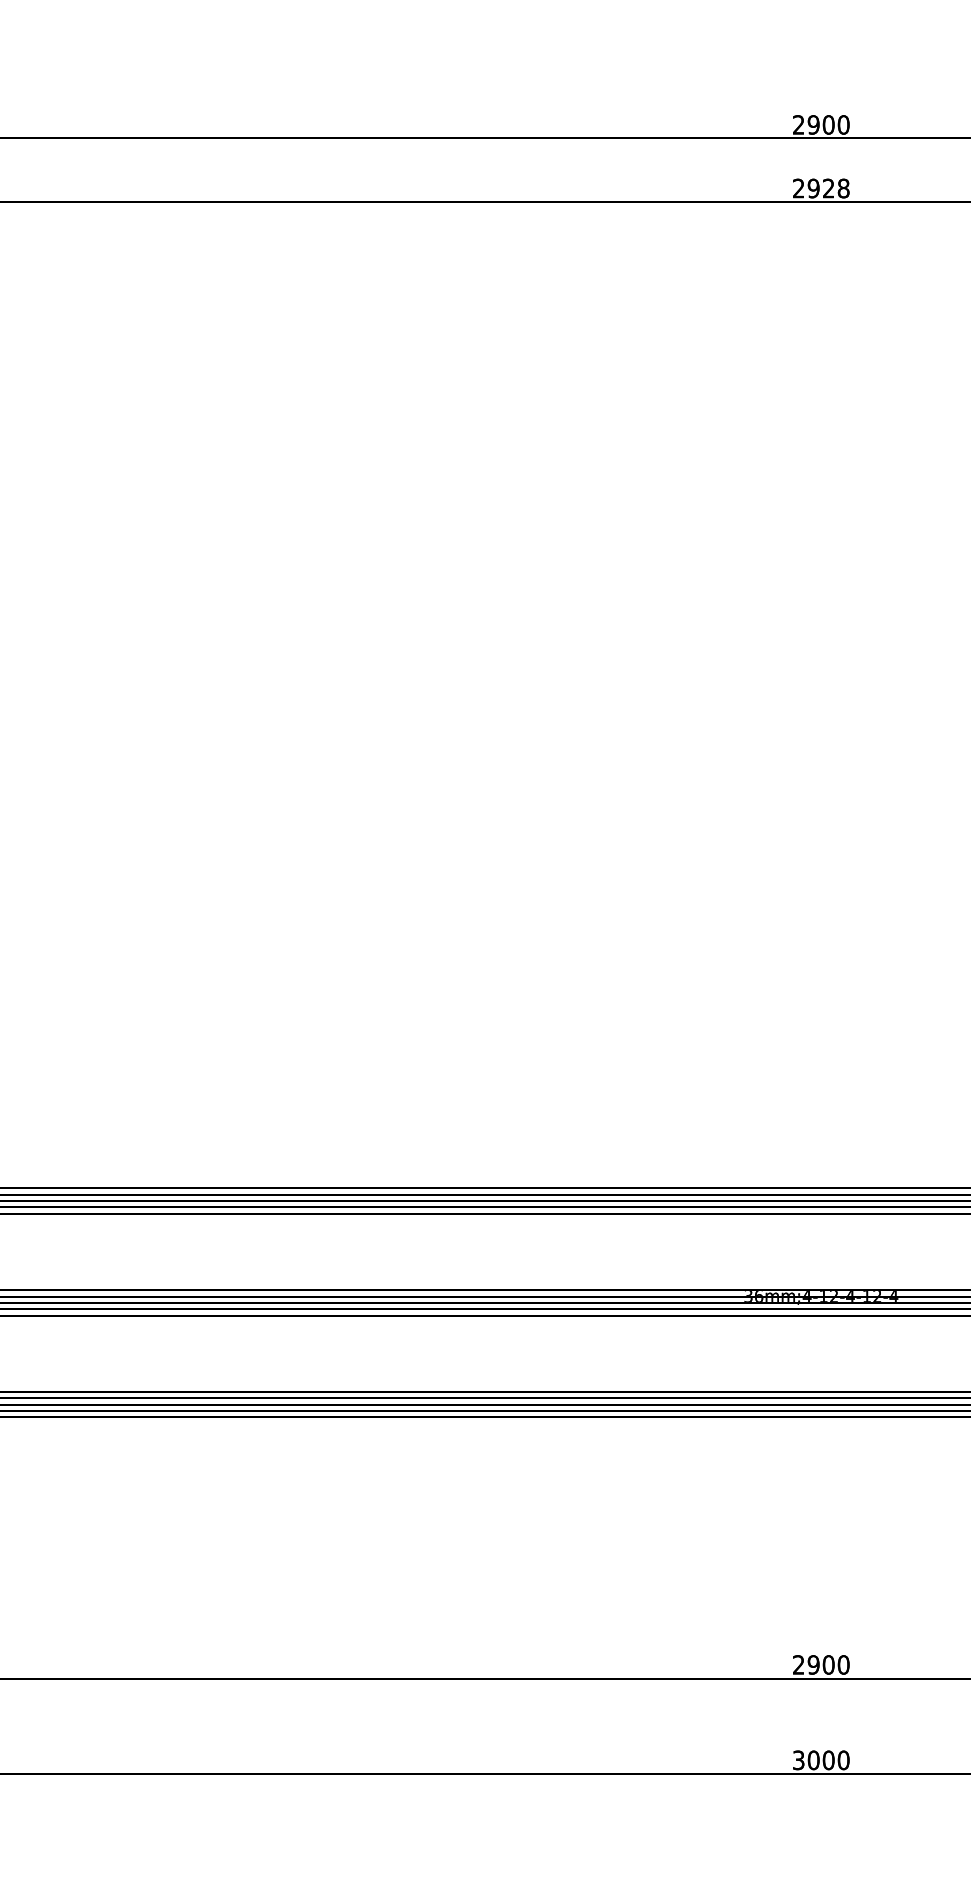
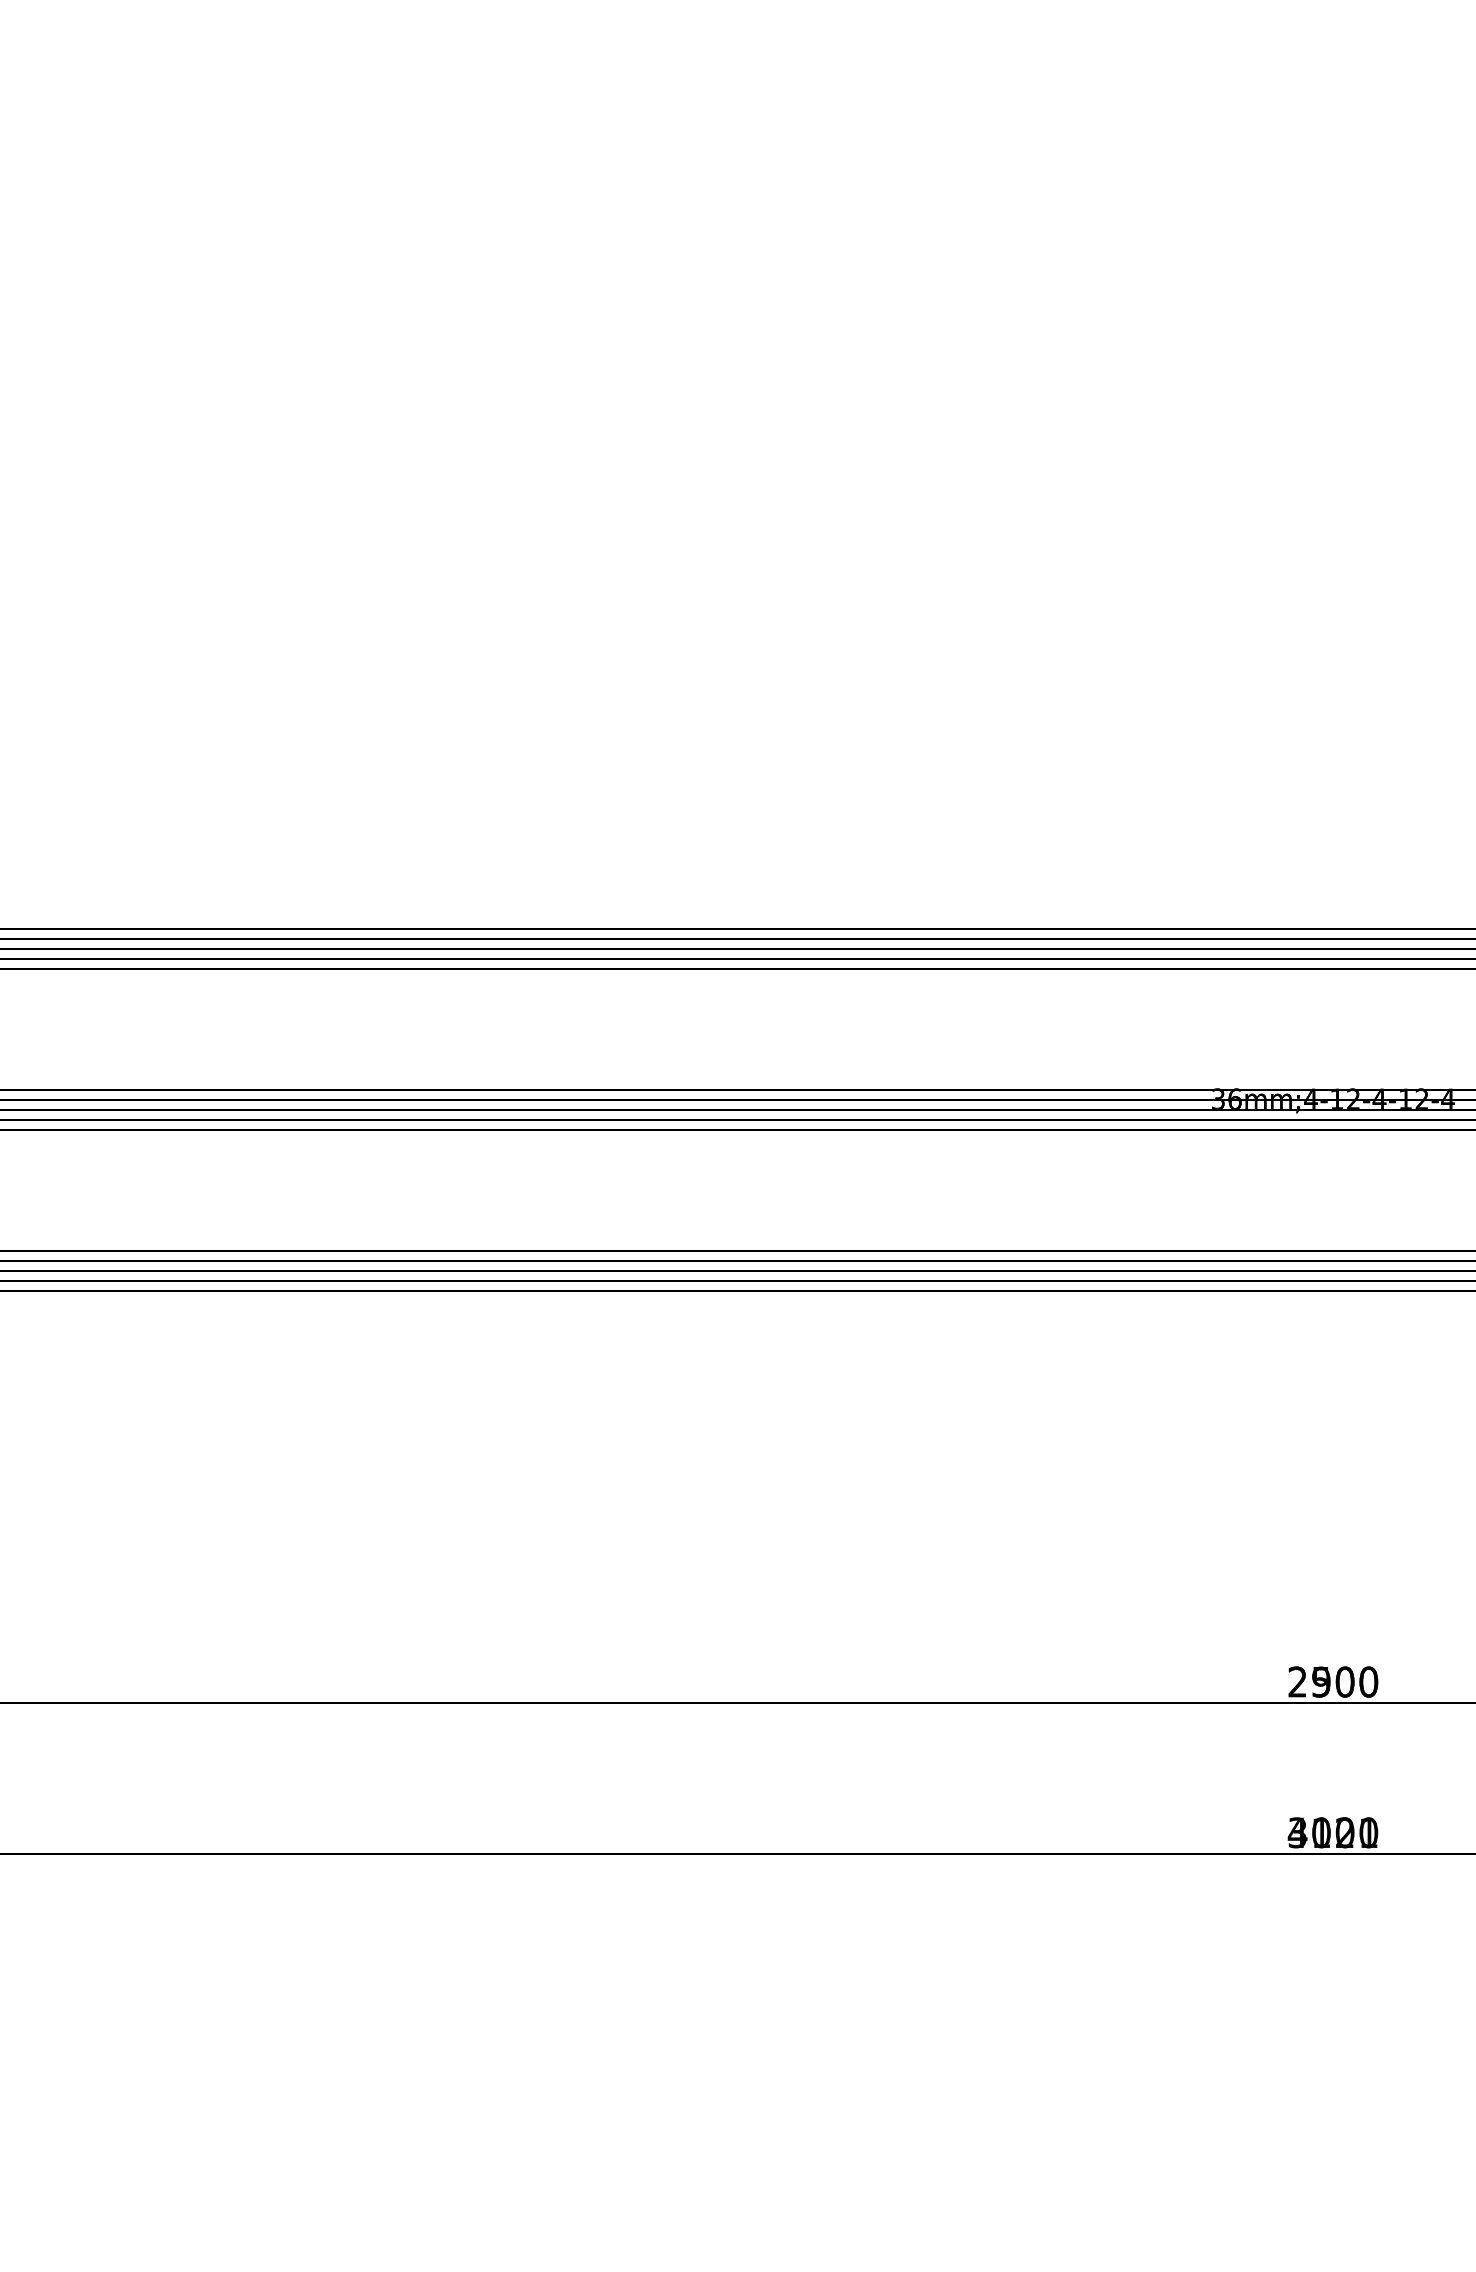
text: (813, 1664) -> (1321, 1681), 2900 -> 2500
text: (820, 1760) -> (1332, 1833), 3000 -> 4121

